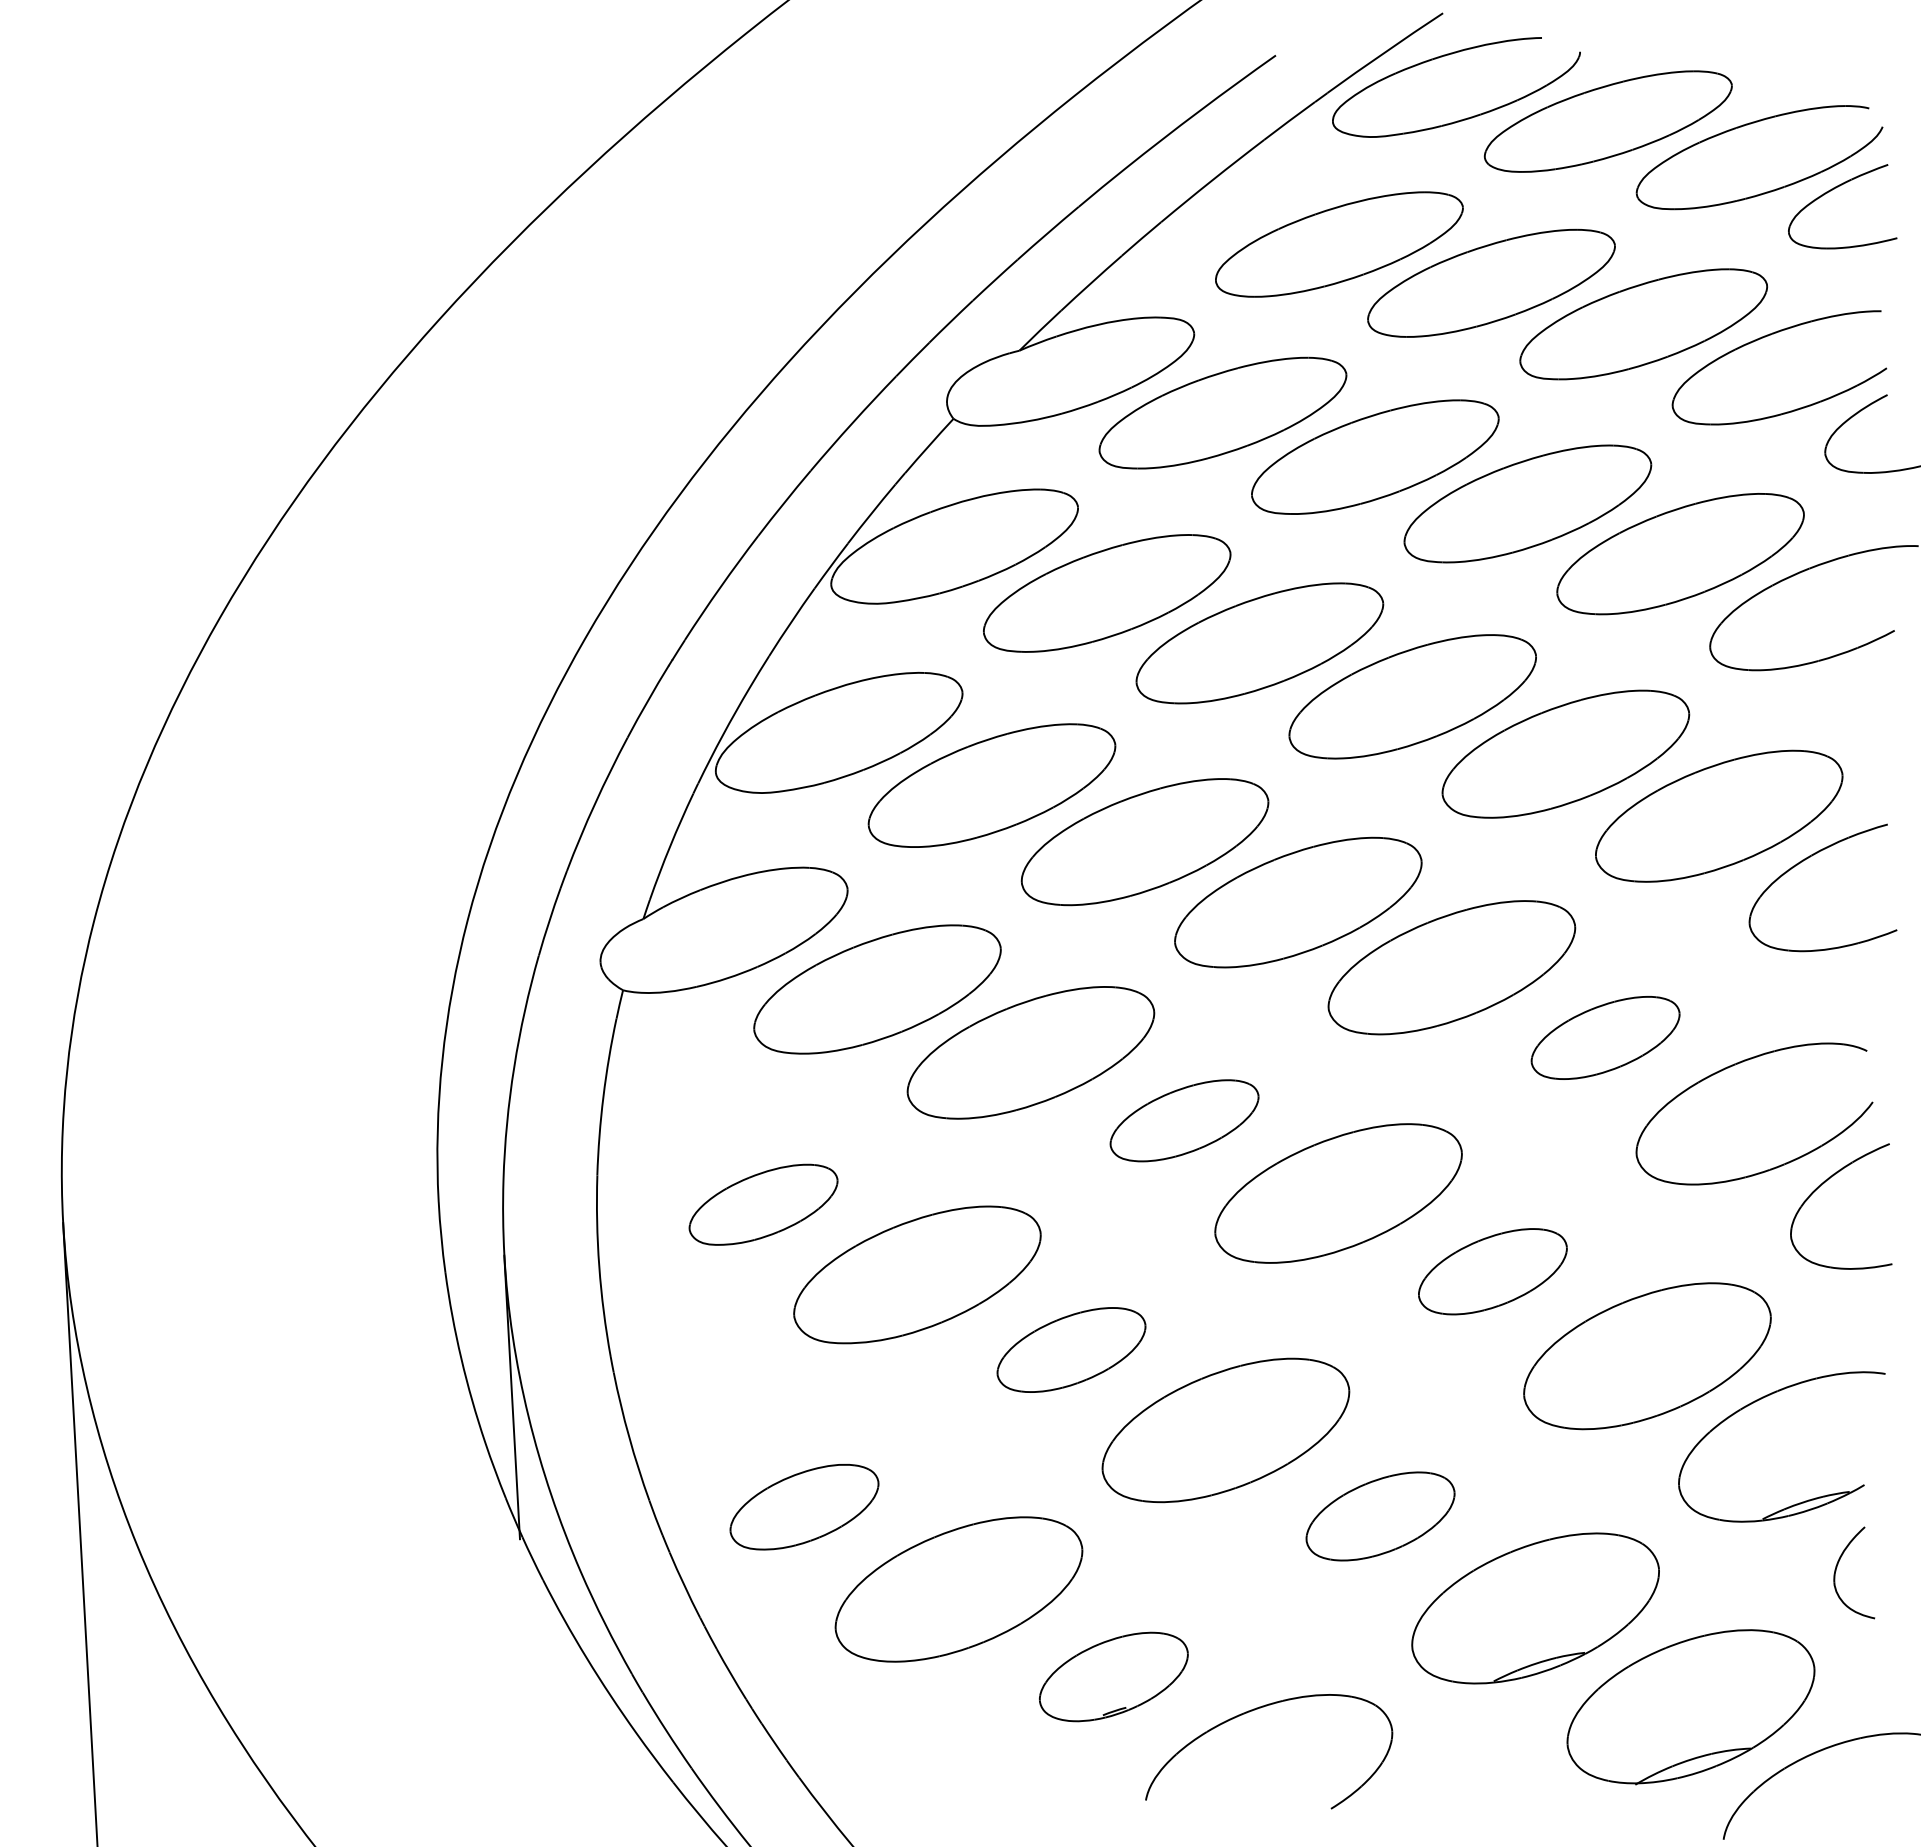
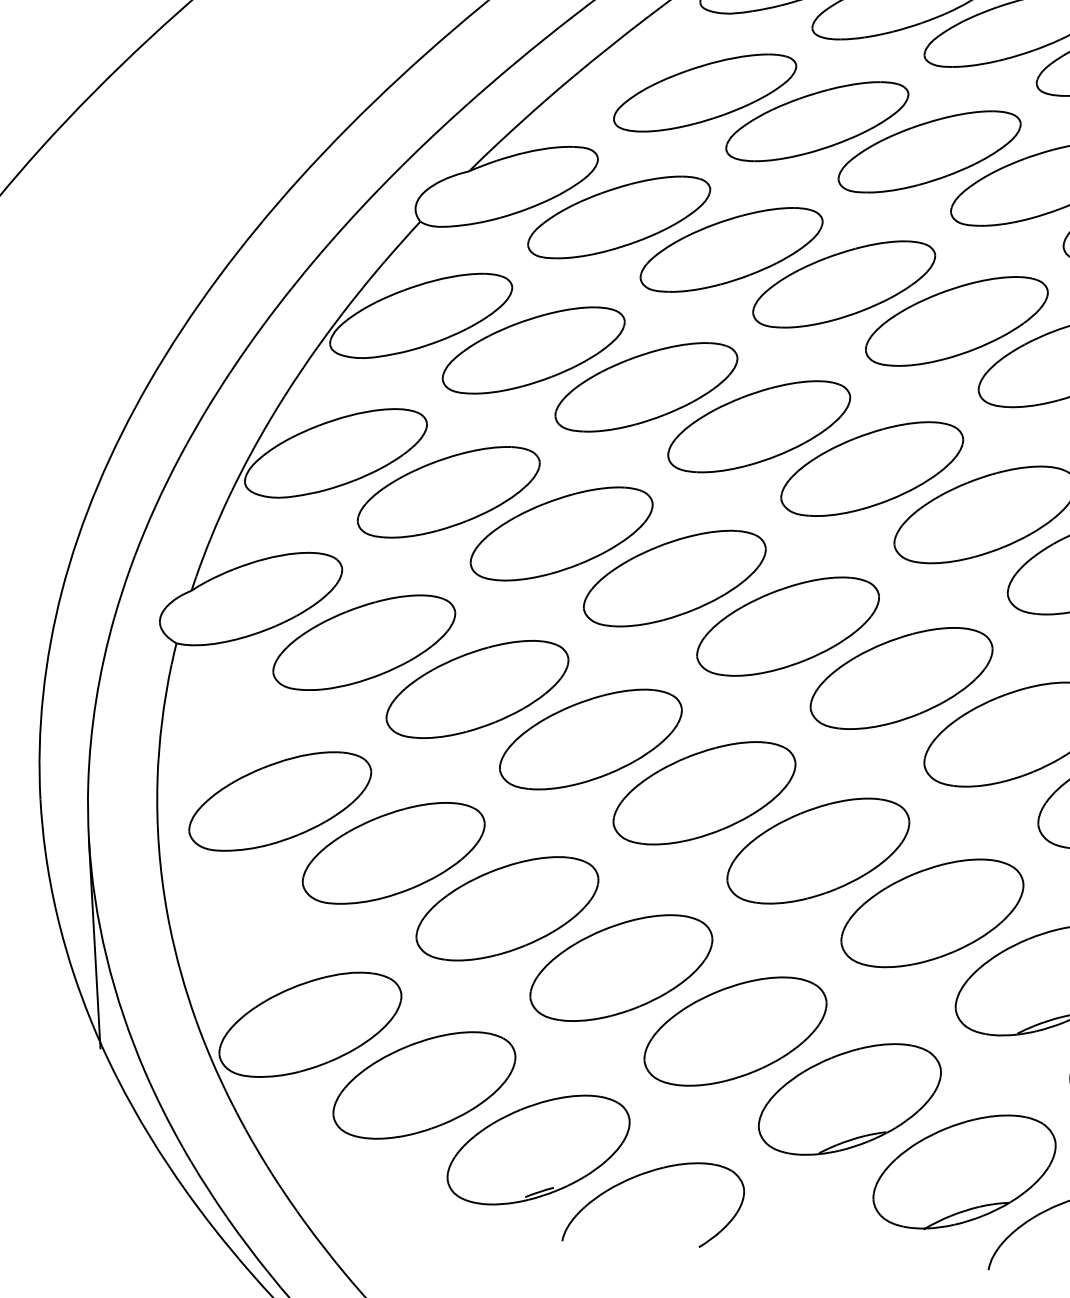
part: (1605, 1037) -> (901, 678), size x1.67
part: (1184, 1120) -> (590, 739), size x1.67
part: (763, 1204) -> (280, 801), size x1.67
part: (1492, 1271) -> (818, 850), size x1.67
part: (1071, 1349) -> (507, 908), size x1.67
part: (804, 1506) -> (310, 1024), size x1.67
part: (1380, 1516) -> (735, 1031), size x1.67
part: (1113, 1676) -> (538, 1149), size x1.67

